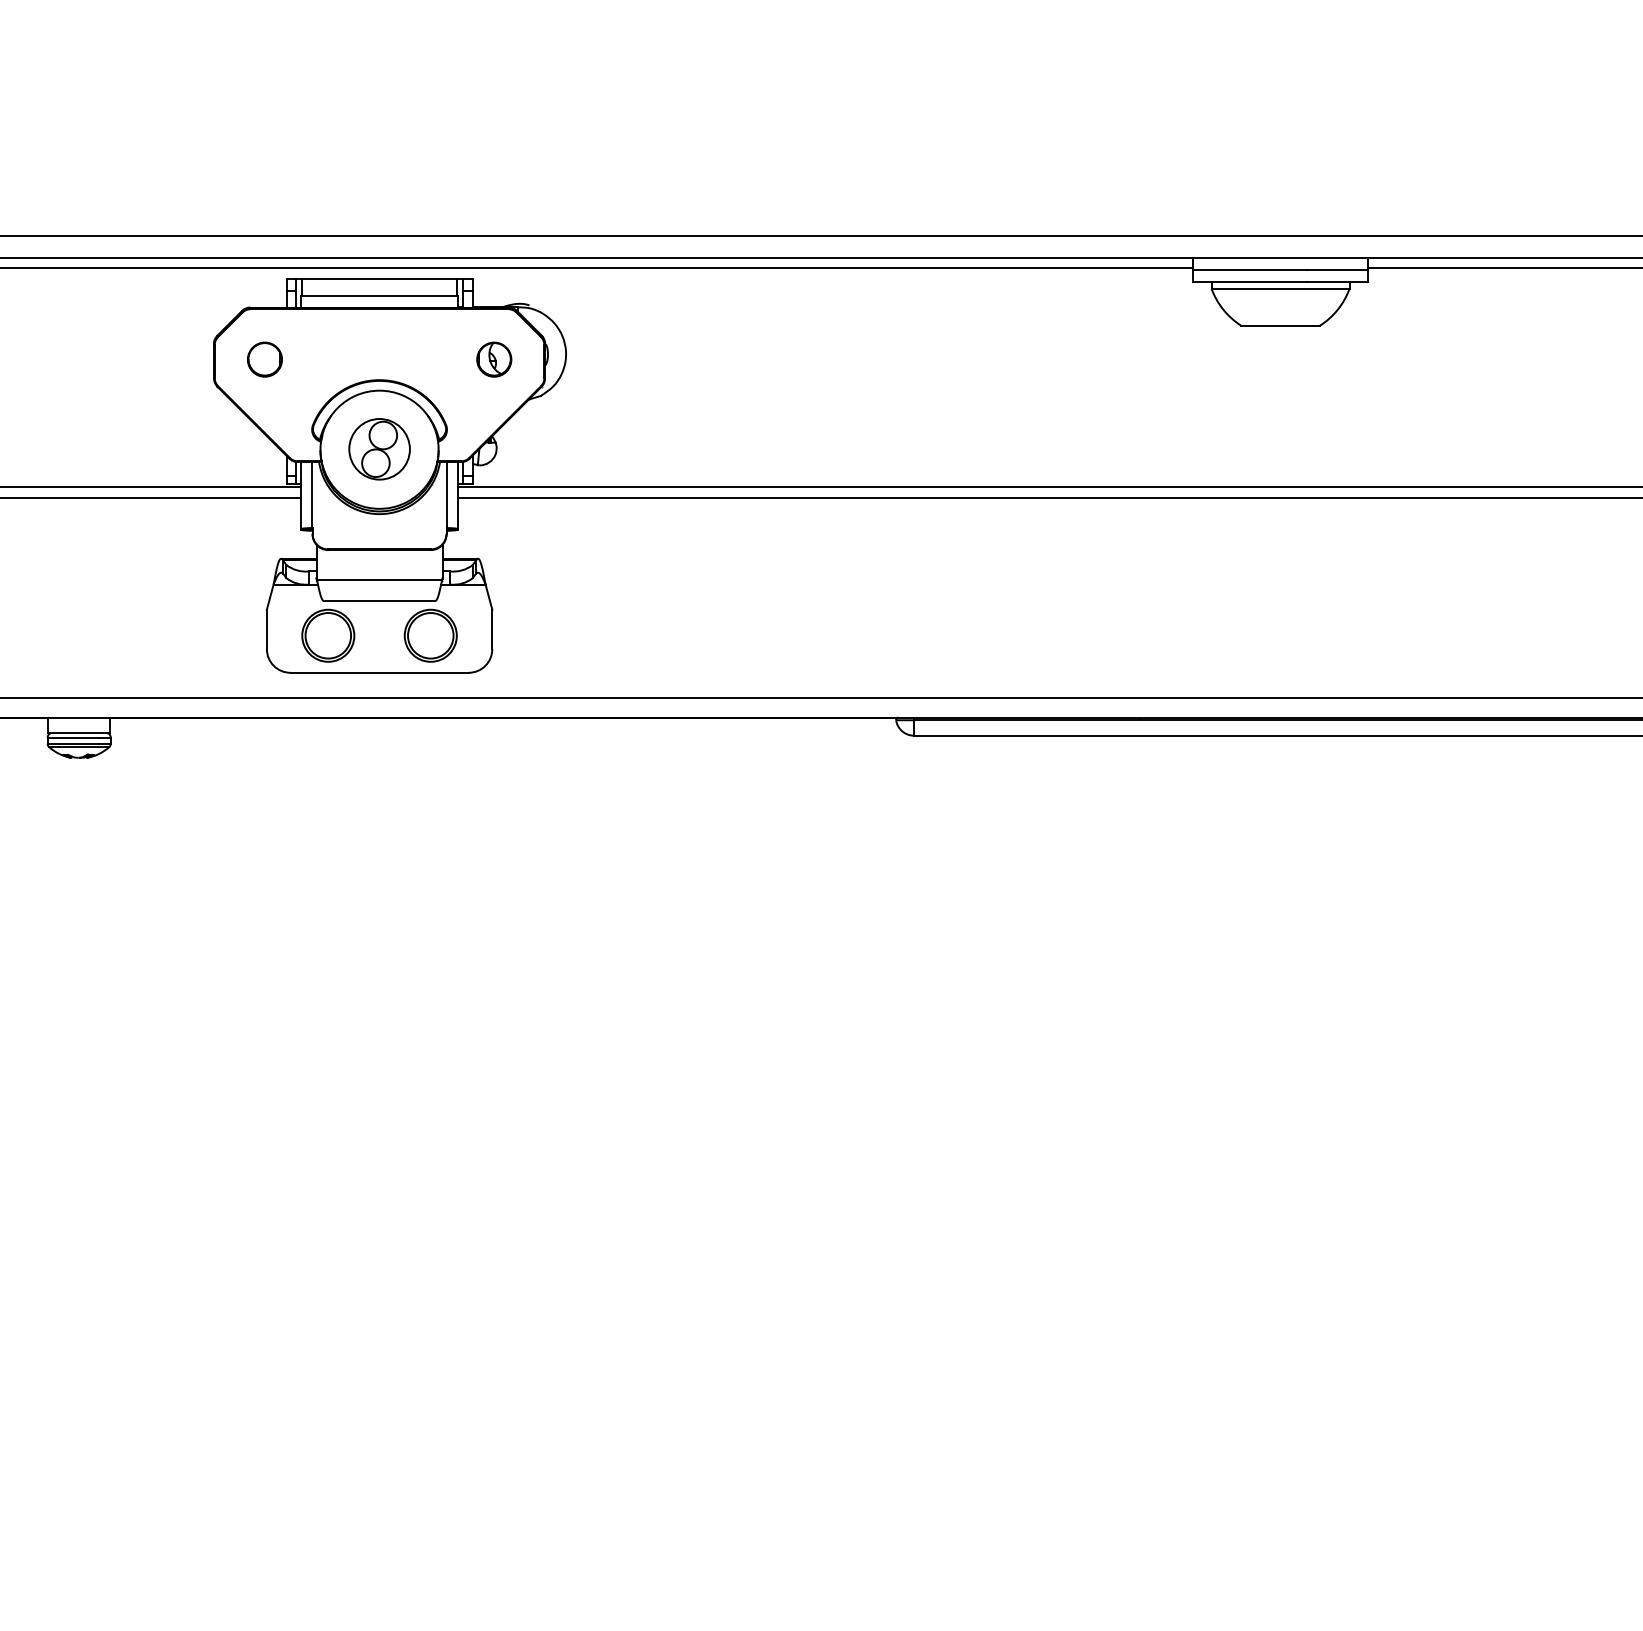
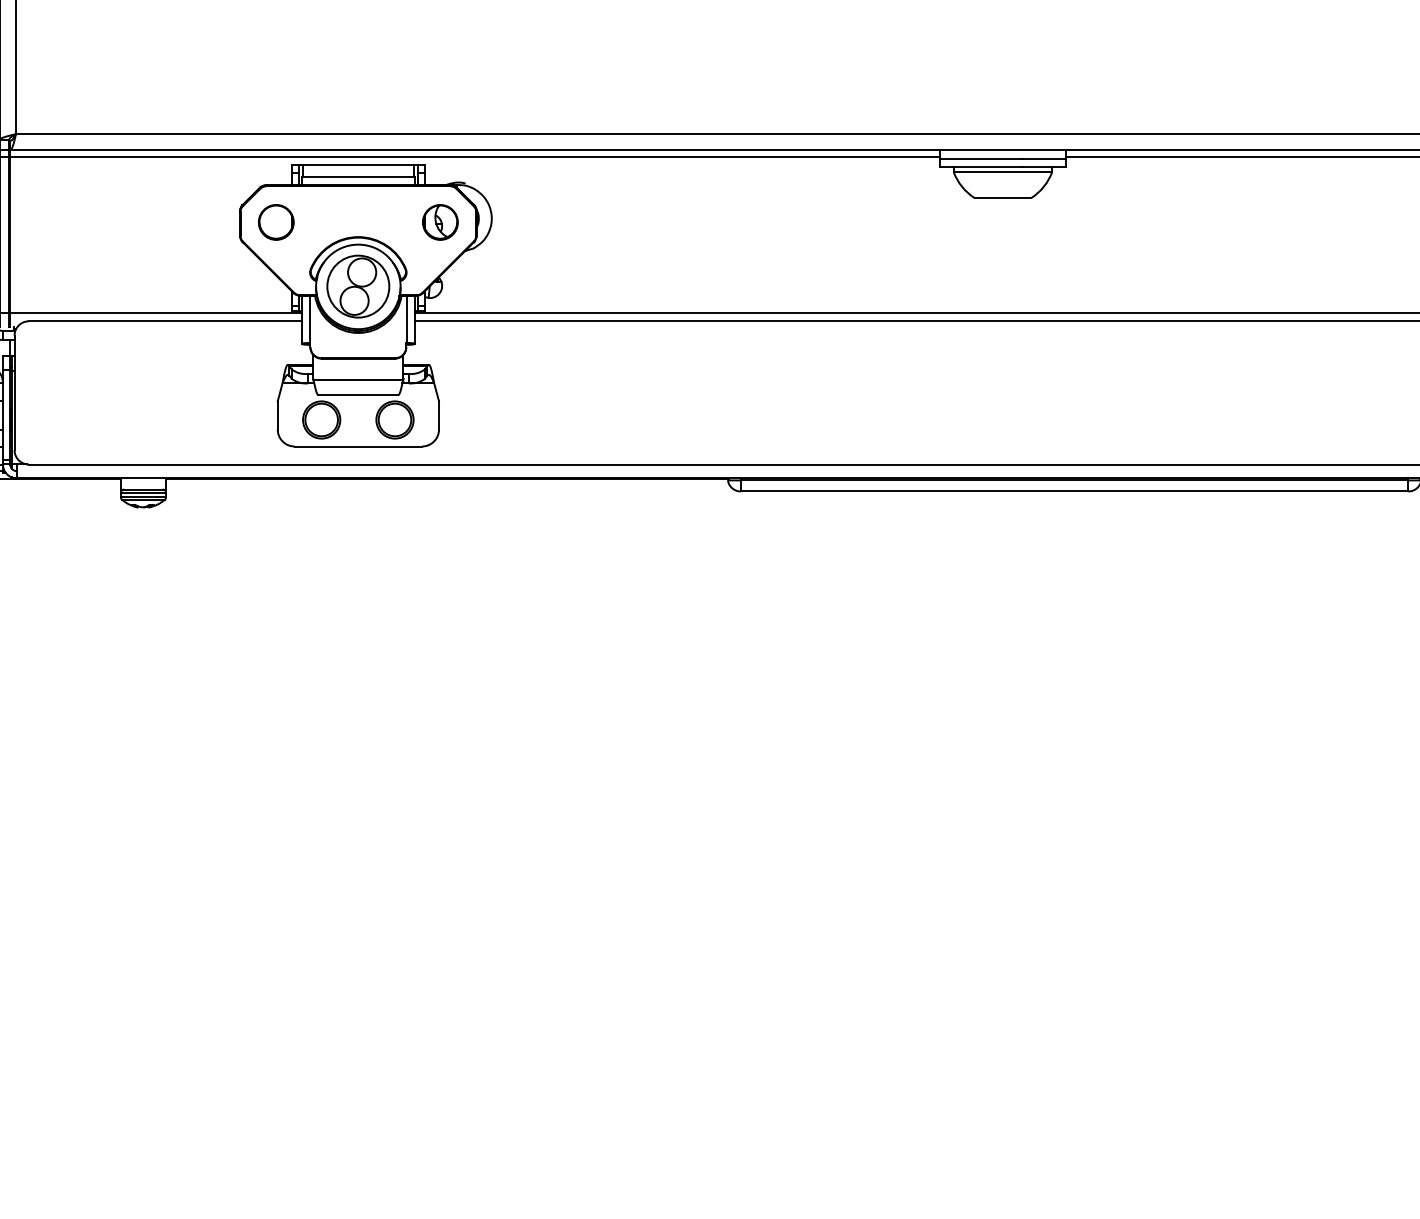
circle: (265, 359) -> (276, 222), size x1.43
part: (494, 359) -> (440, 222), size x1.43
part: (379, 449) -> (358, 286), size x1.43

